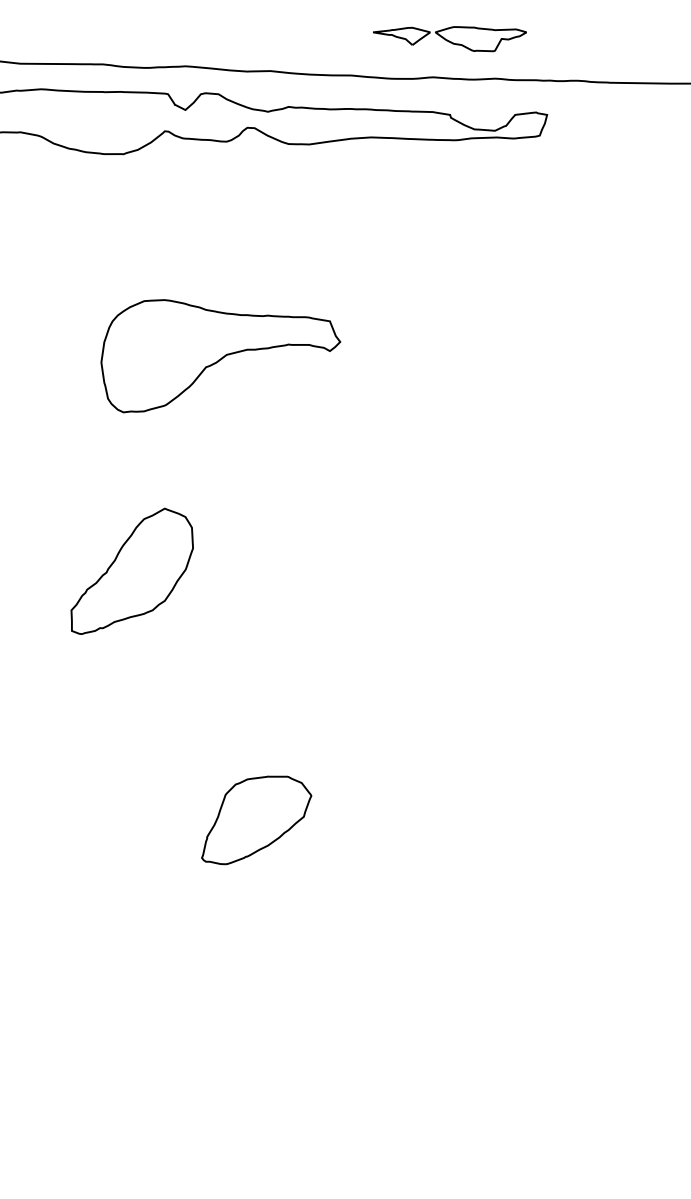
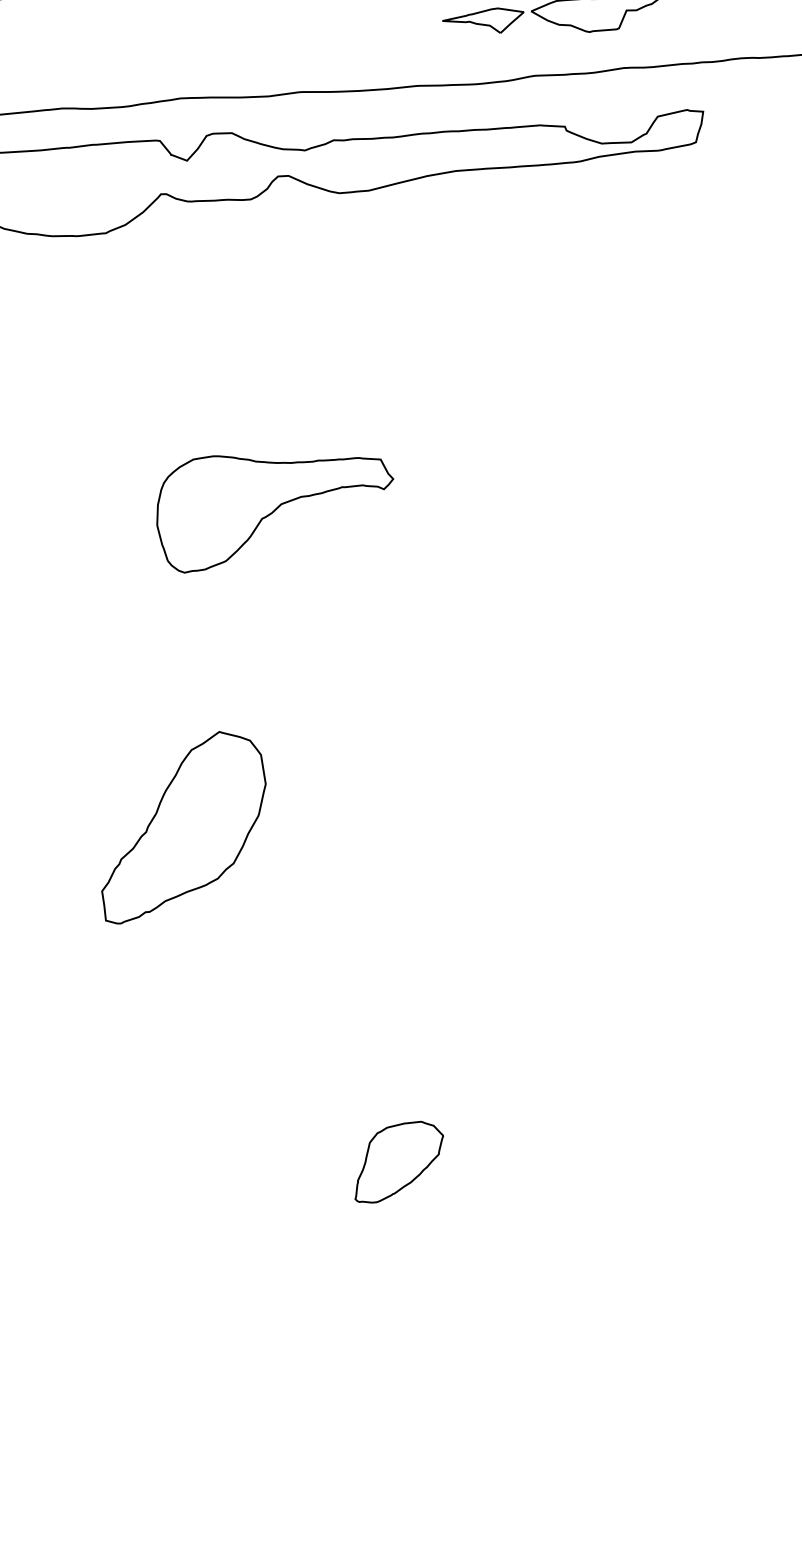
part: (220, 356) -> (275, 506), size x0.7
part: (256, 820) -> (398, 1162), size x0.6

